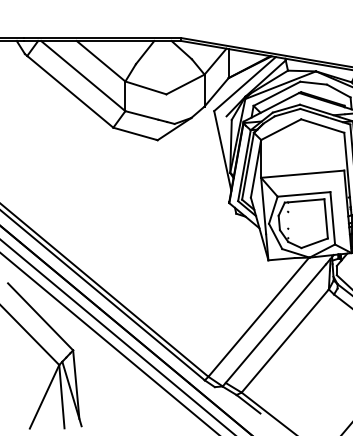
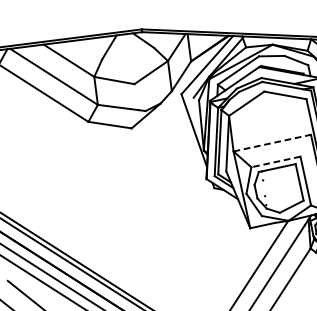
line: (302, 174) -> (272, 143), solid -> dashed
line: (303, 194) -> (275, 162), solid -> dashed

